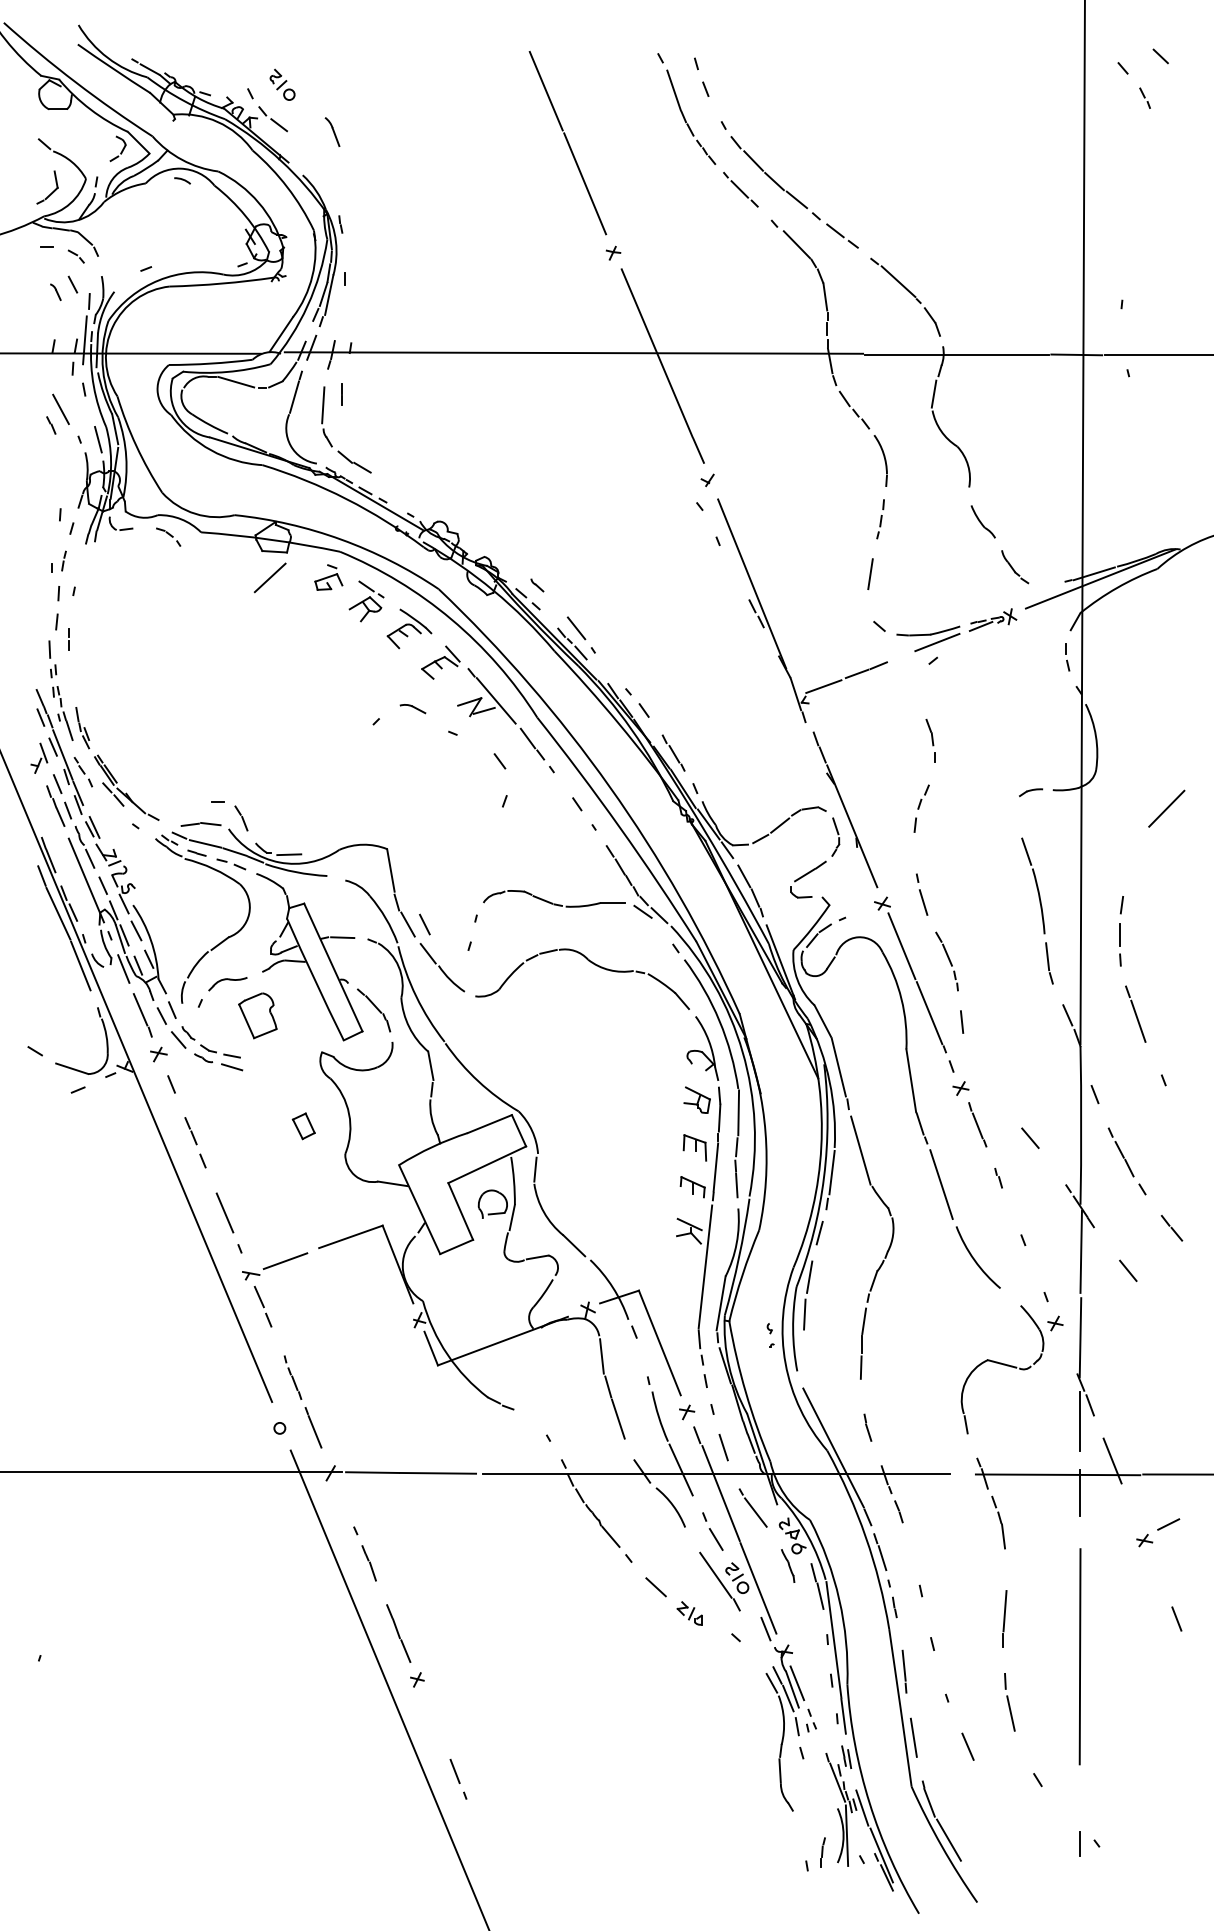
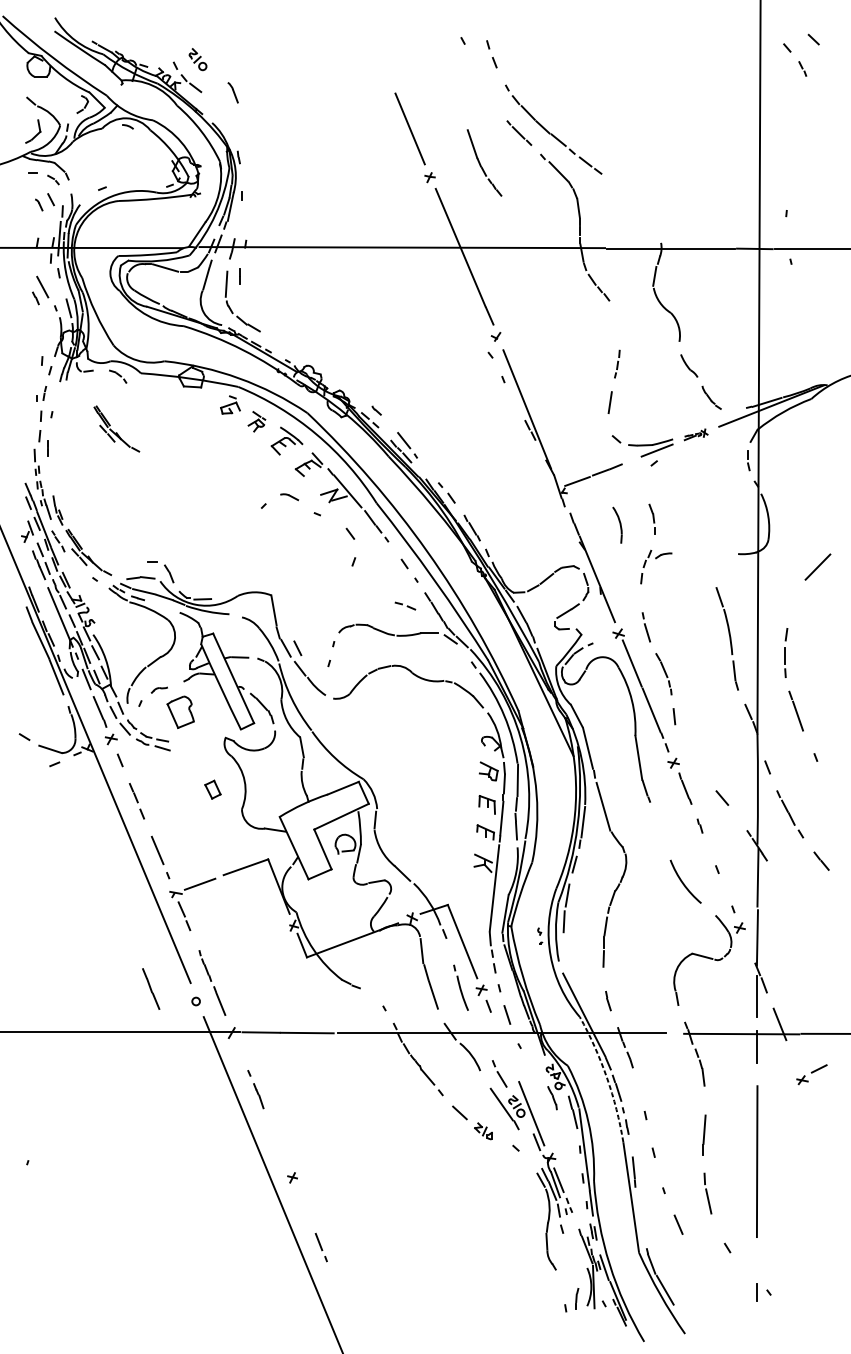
line: (545, 90) -> (382, 63), removed
part: (685, 118) -> (480, 163), moved
part: (905, 296) -> (634, 207), removed
part: (880, 460) -> (617, 524), moved
line: (269, 577) -> (188, 404), removed
part: (366, 601) -> (256, 421), size x0.7
part: (166, 611) -> (116, 428), added
part: (992, 619) -> (695, 434), size x0.7
part: (1031, 792) -> (664, 555), moved
part: (231, 864) -> (405, 606), moved
part: (227, 984) -> (159, 690), size x0.6
line: (941, 1184) -> (660, 830), removed
line: (1128, 1270) -> (791, 890), removed
line: (680, 1469) -> (477, 1030), removed
line: (720, 1493) -> (505, 1047), removed
line: (755, 1512) -> (529, 1060), removed
arc: (865, 1537) -> (606, 1078), solid -> dashed
line: (1176, 1618) -> (824, 1134), removed
line: (398, 1633) -> (151, 988), moved
line: (913, 1737) -> (640, 1218), removed

